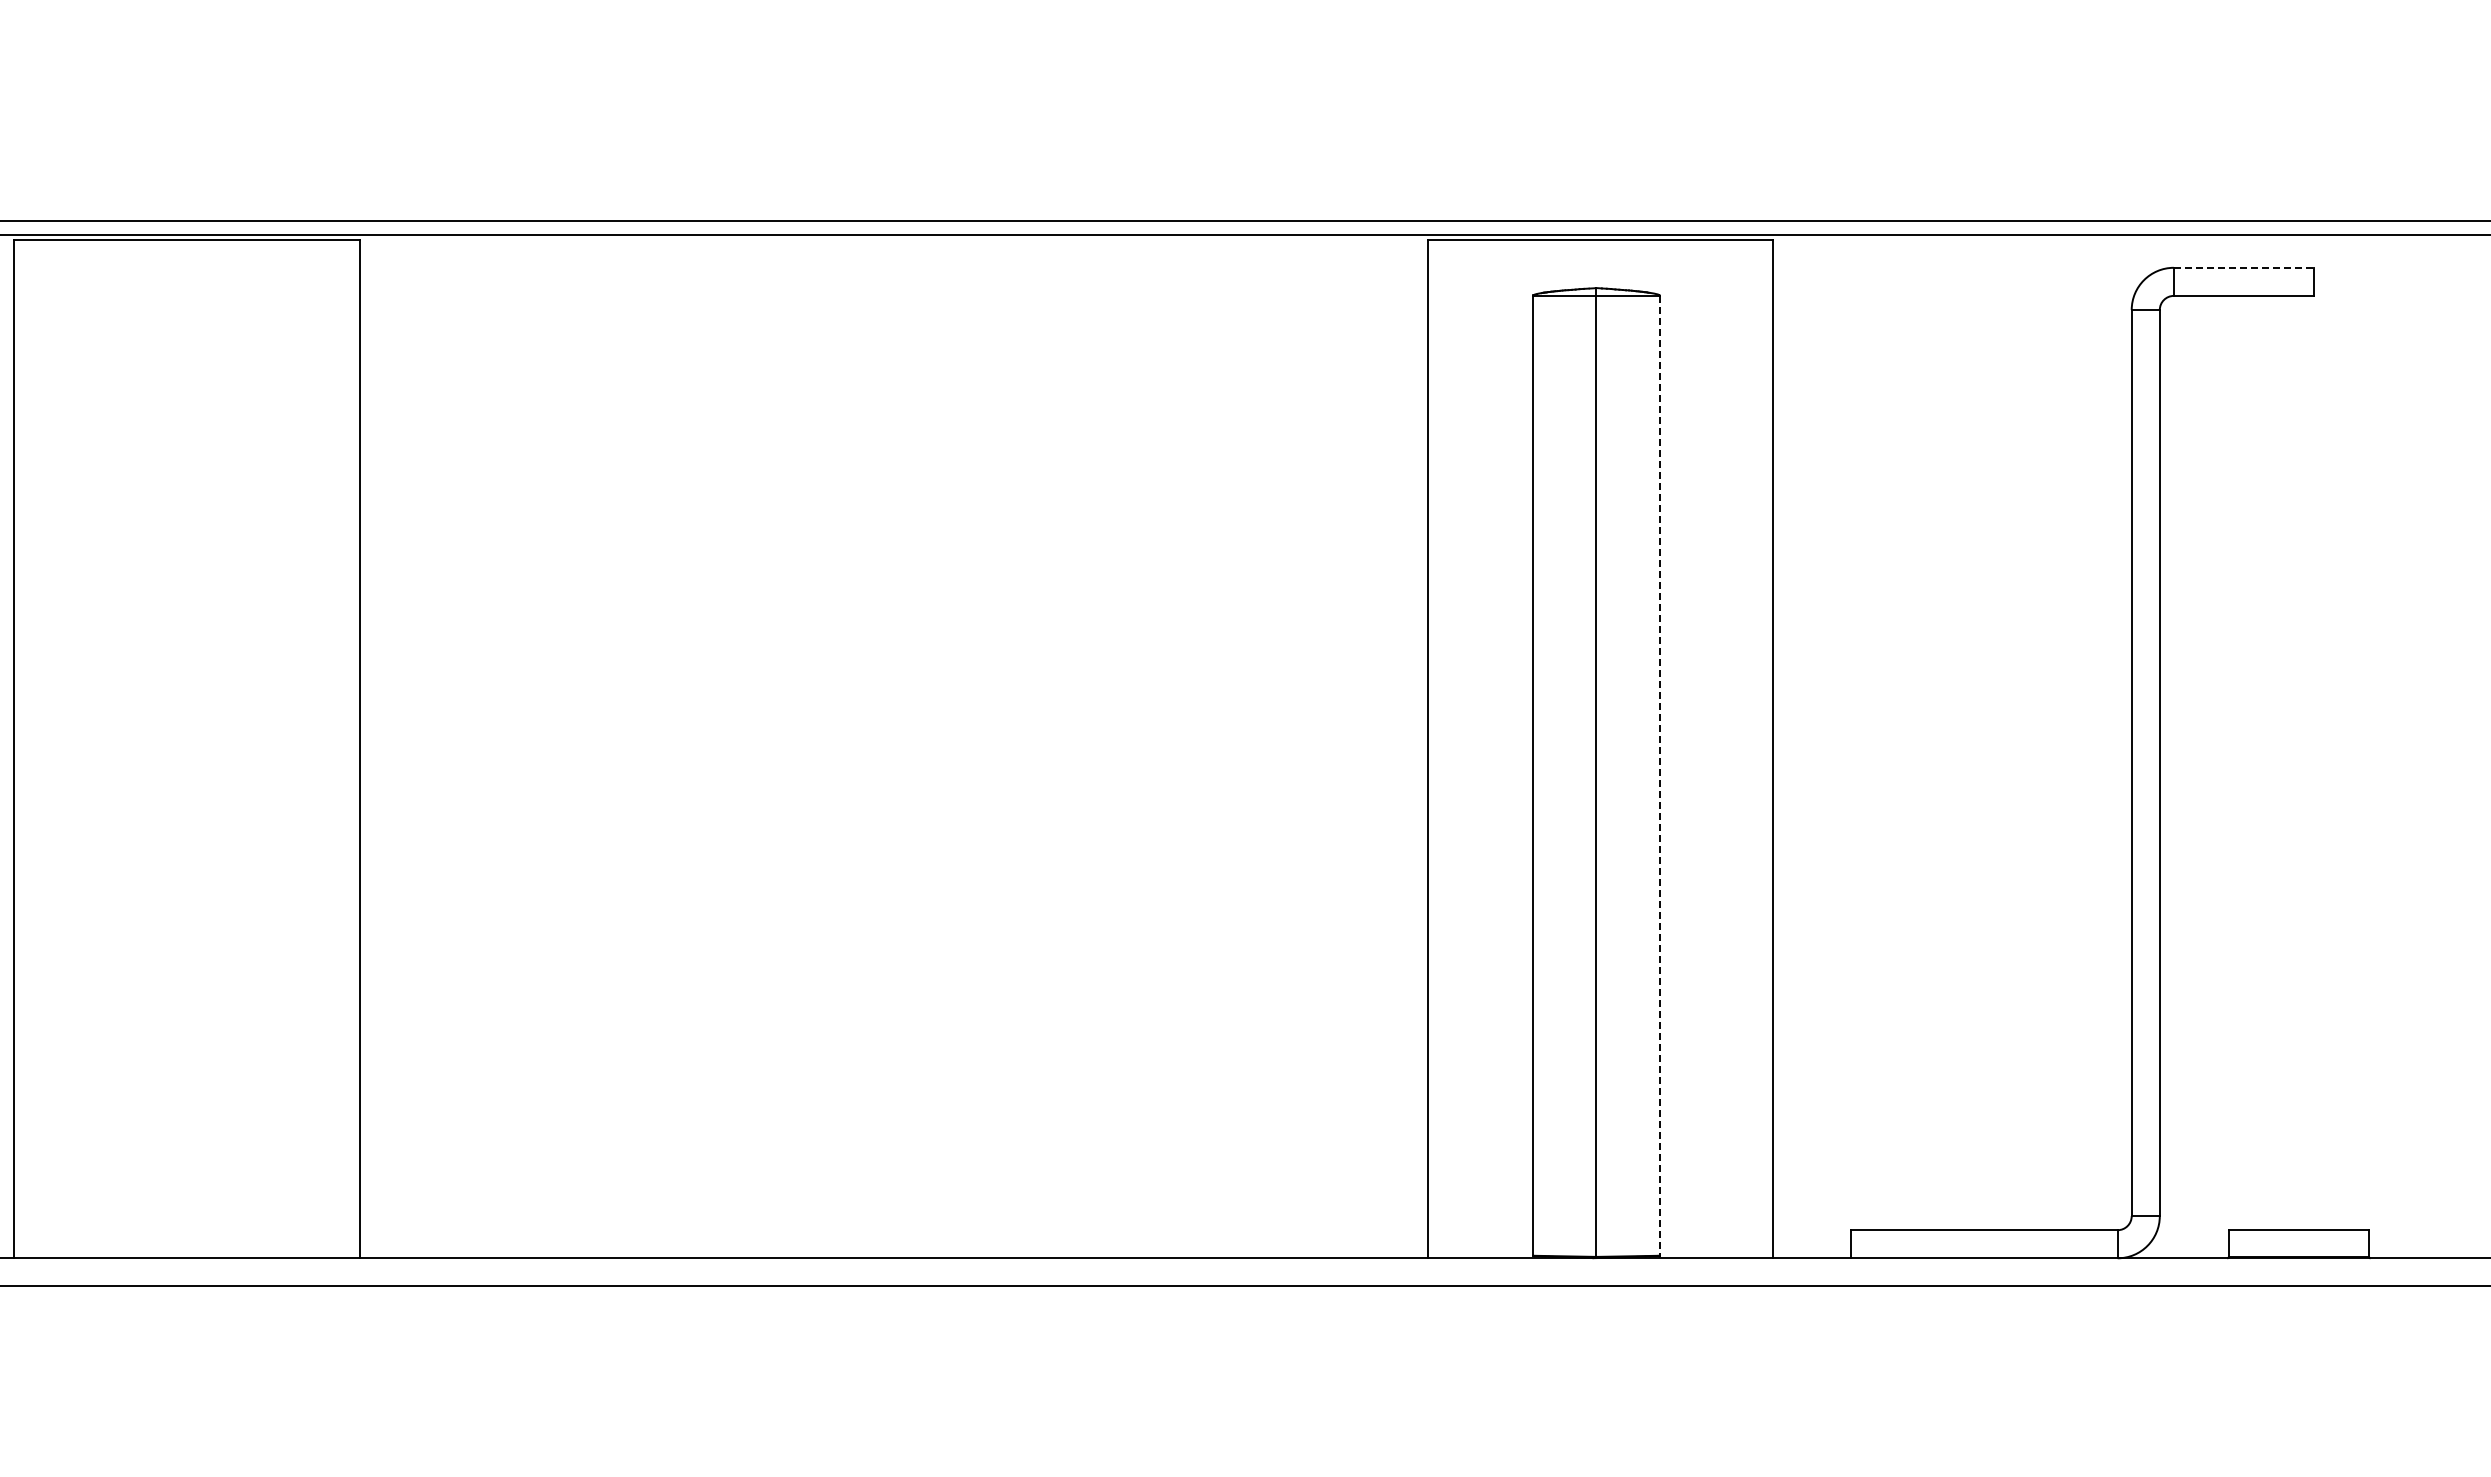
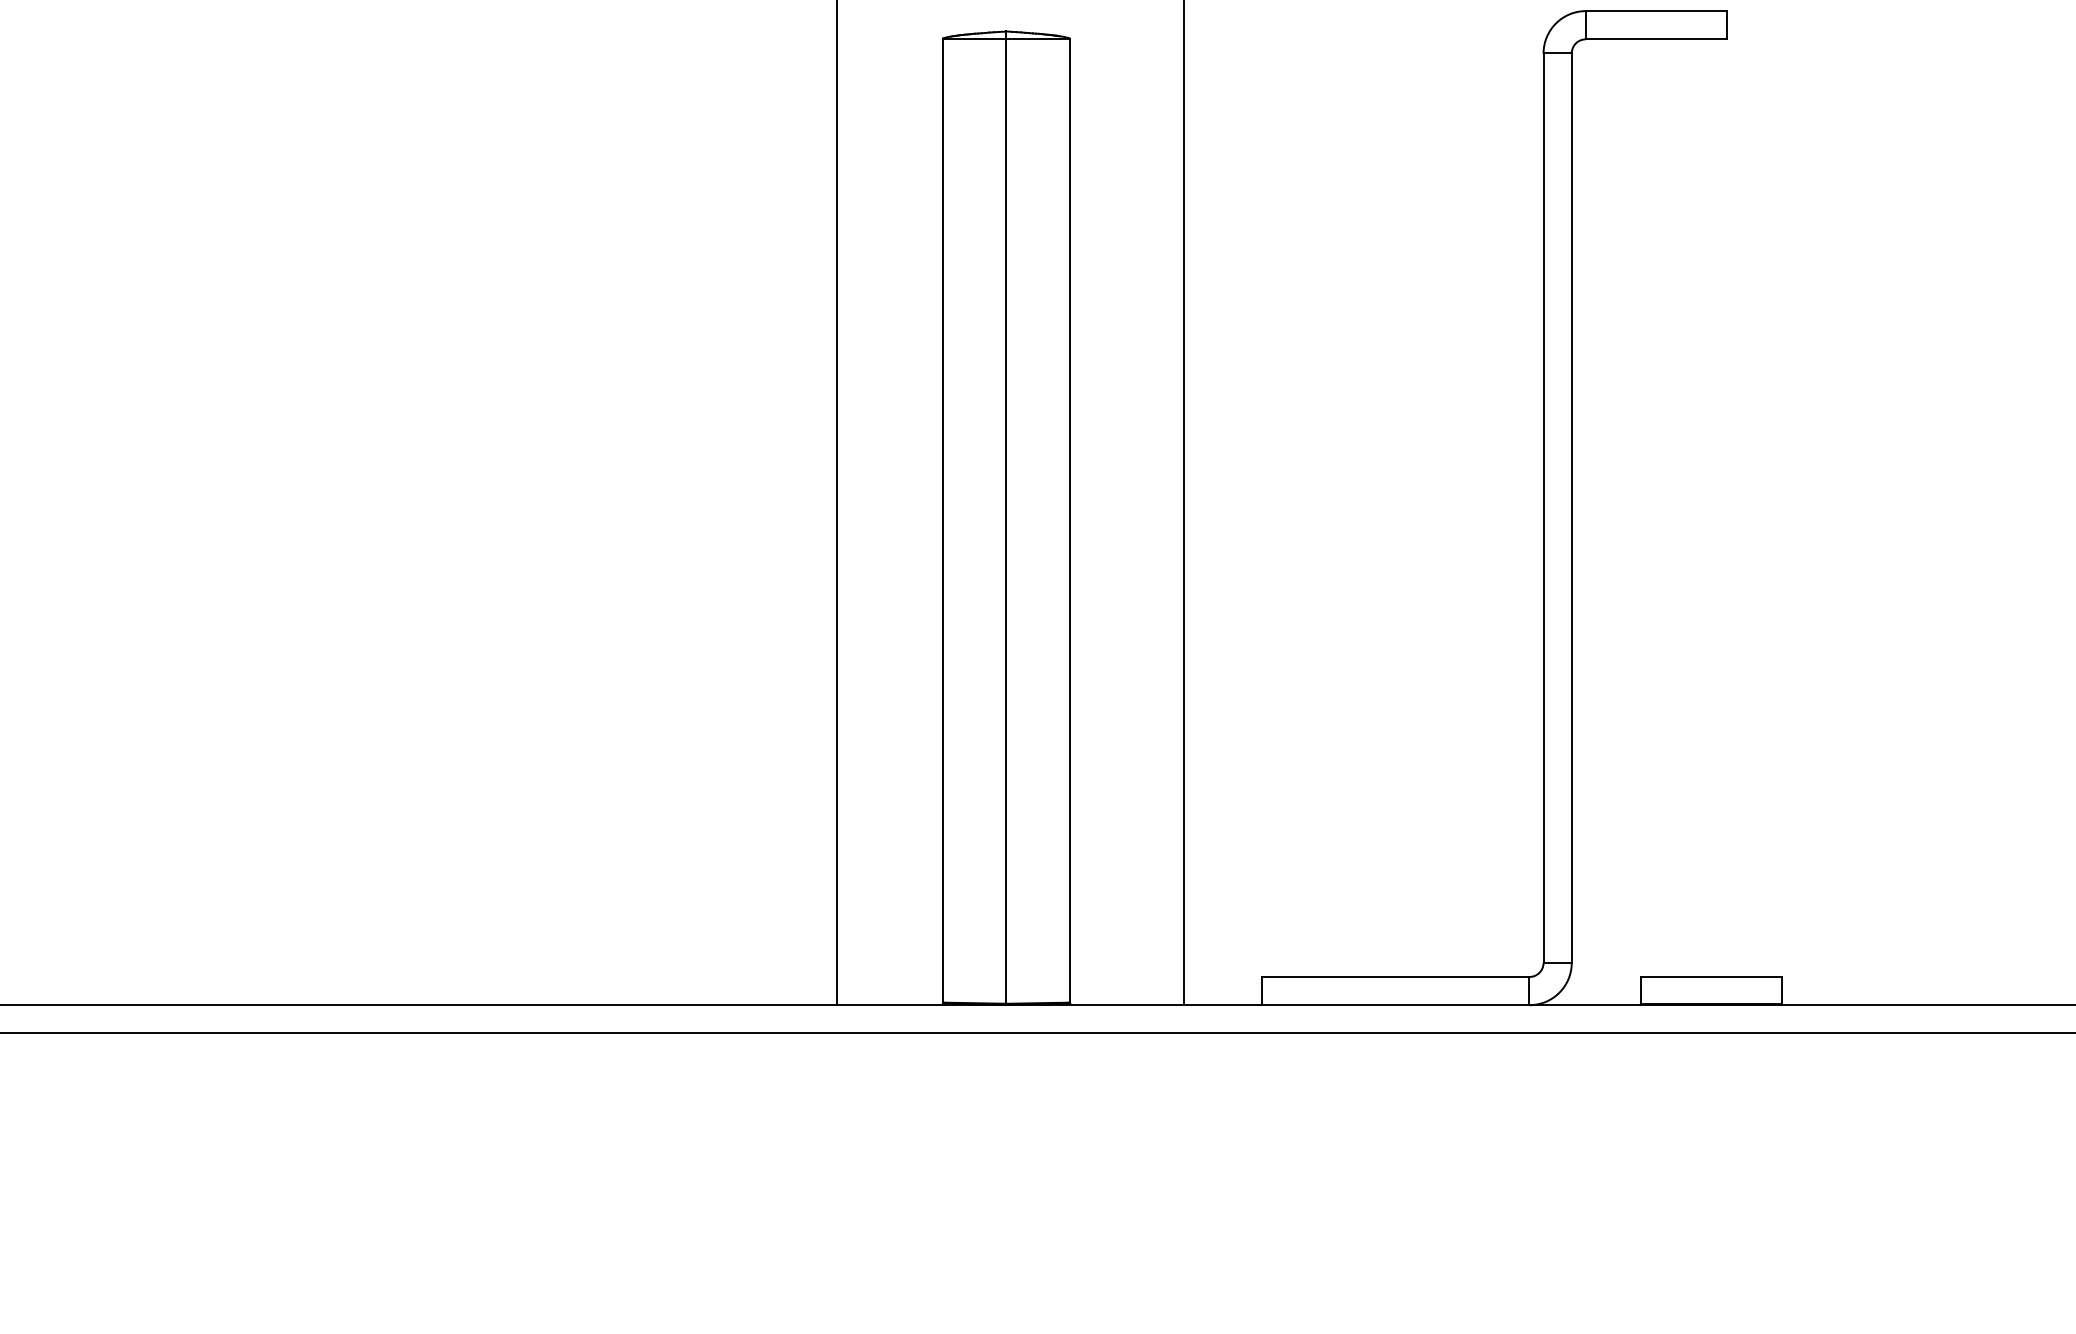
line: (2244, 267) -> (1656, 10), dashed -> solid
line: (1659, 775) -> (1069, 520), dashed -> solid

